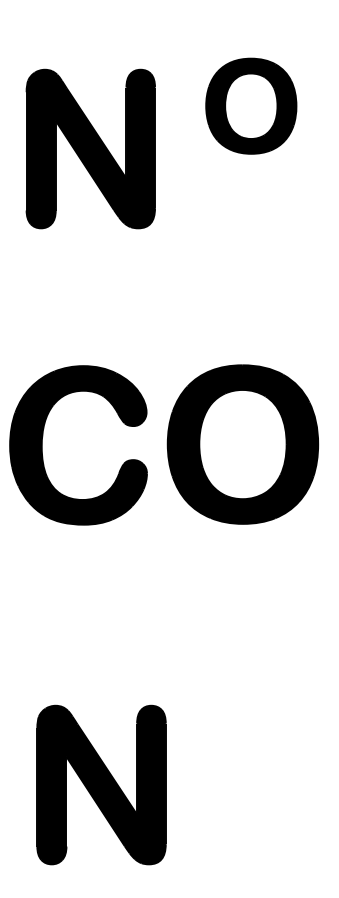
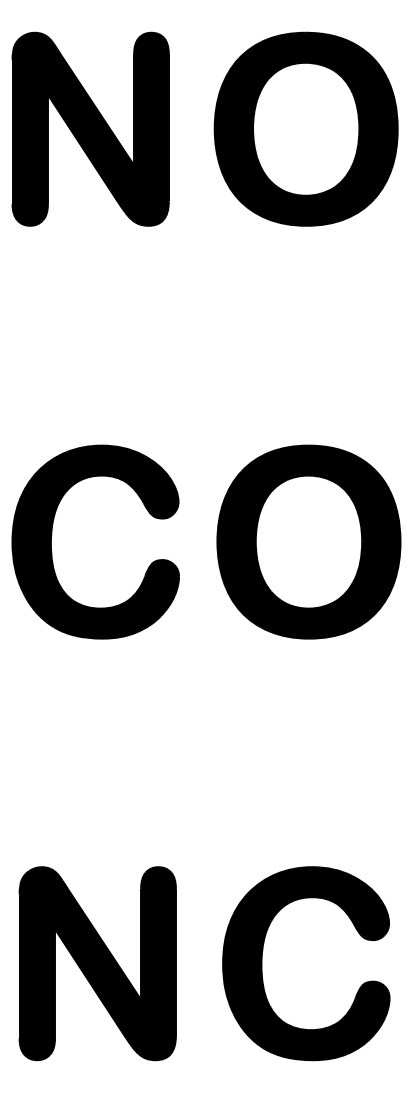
part: (250, 105) -> (305, 128), size x1.67
part: (90, 148) -> (90, 128), moved
part: (242, 444) -> (308, 541), moved
part: (101, 784) -> (97, 963), moved
part: (215, 791) -> (262, 963), added

